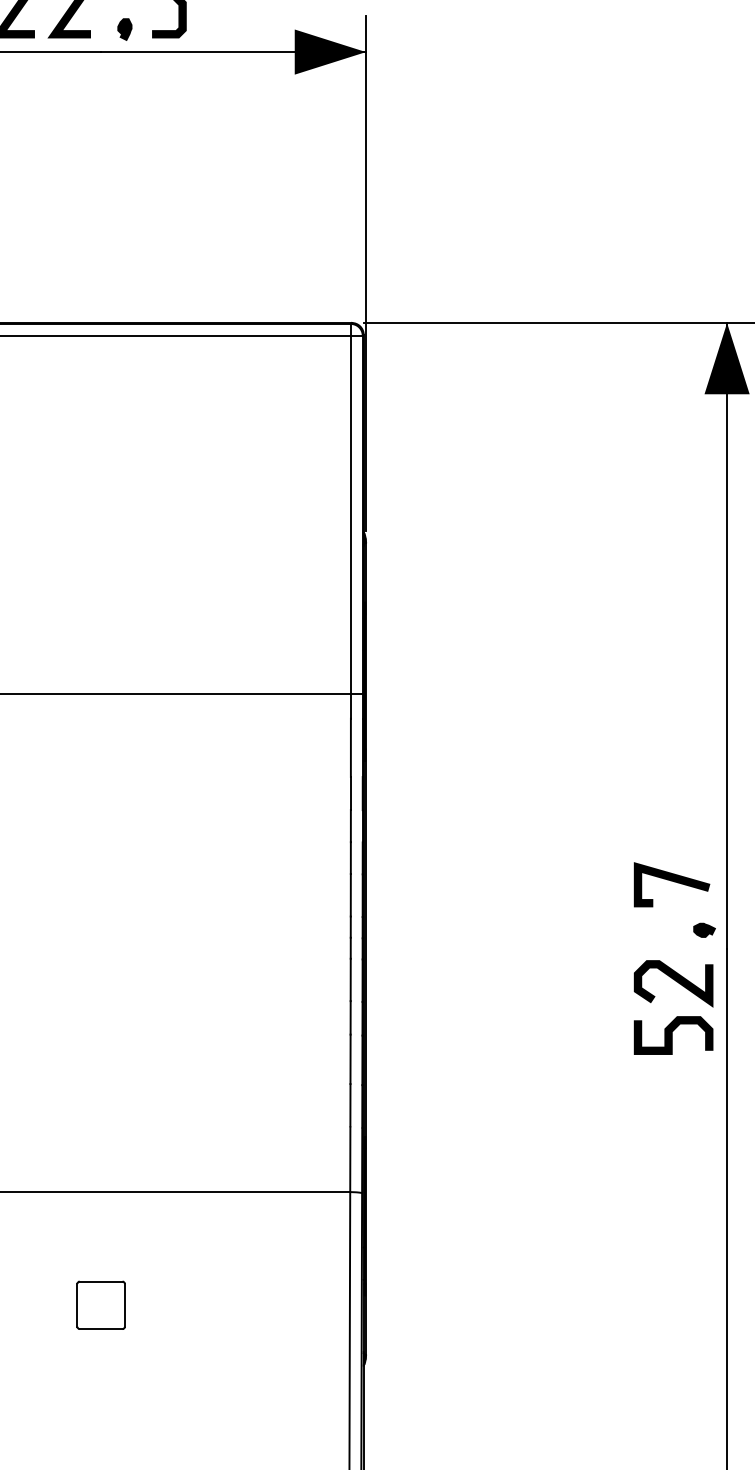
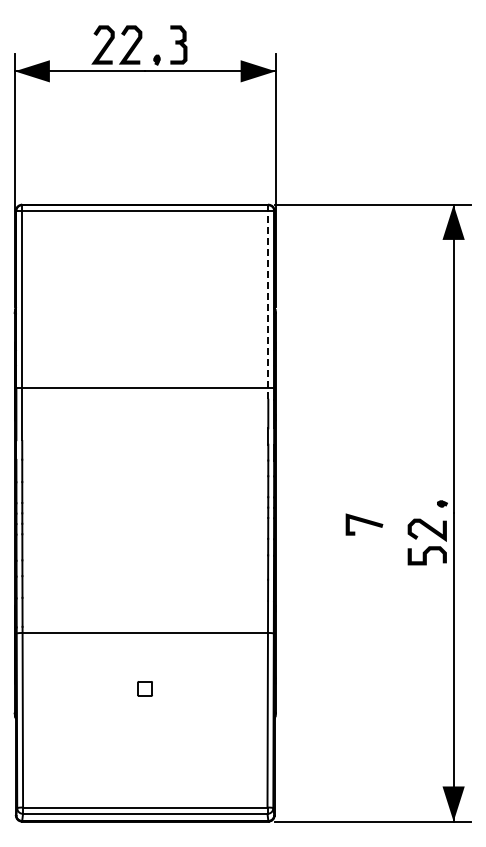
line: (351, 523) -> (268, 303), solid -> dashed
line: (674, 882) -> (365, 523), moved
part: (99, 1304) -> (144, 688), size x0.6

